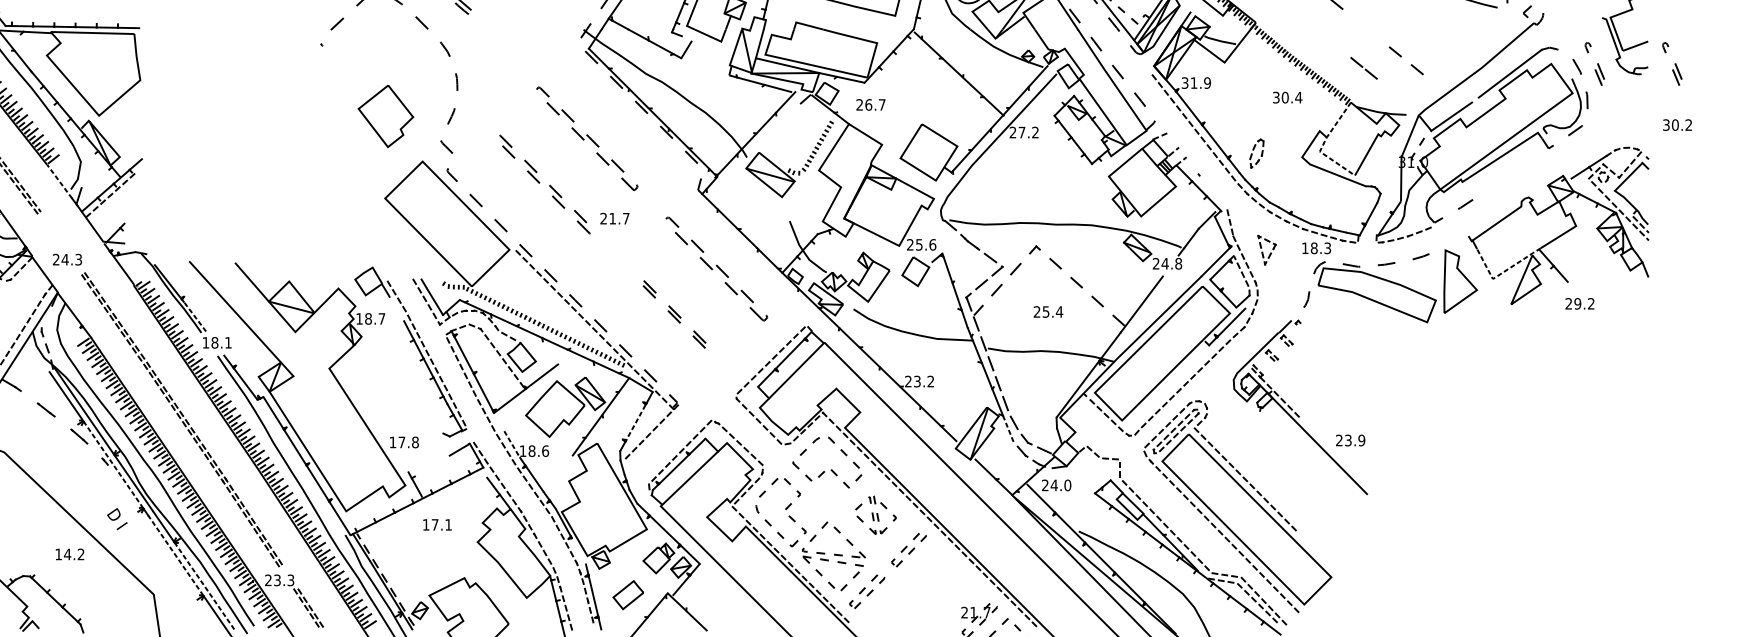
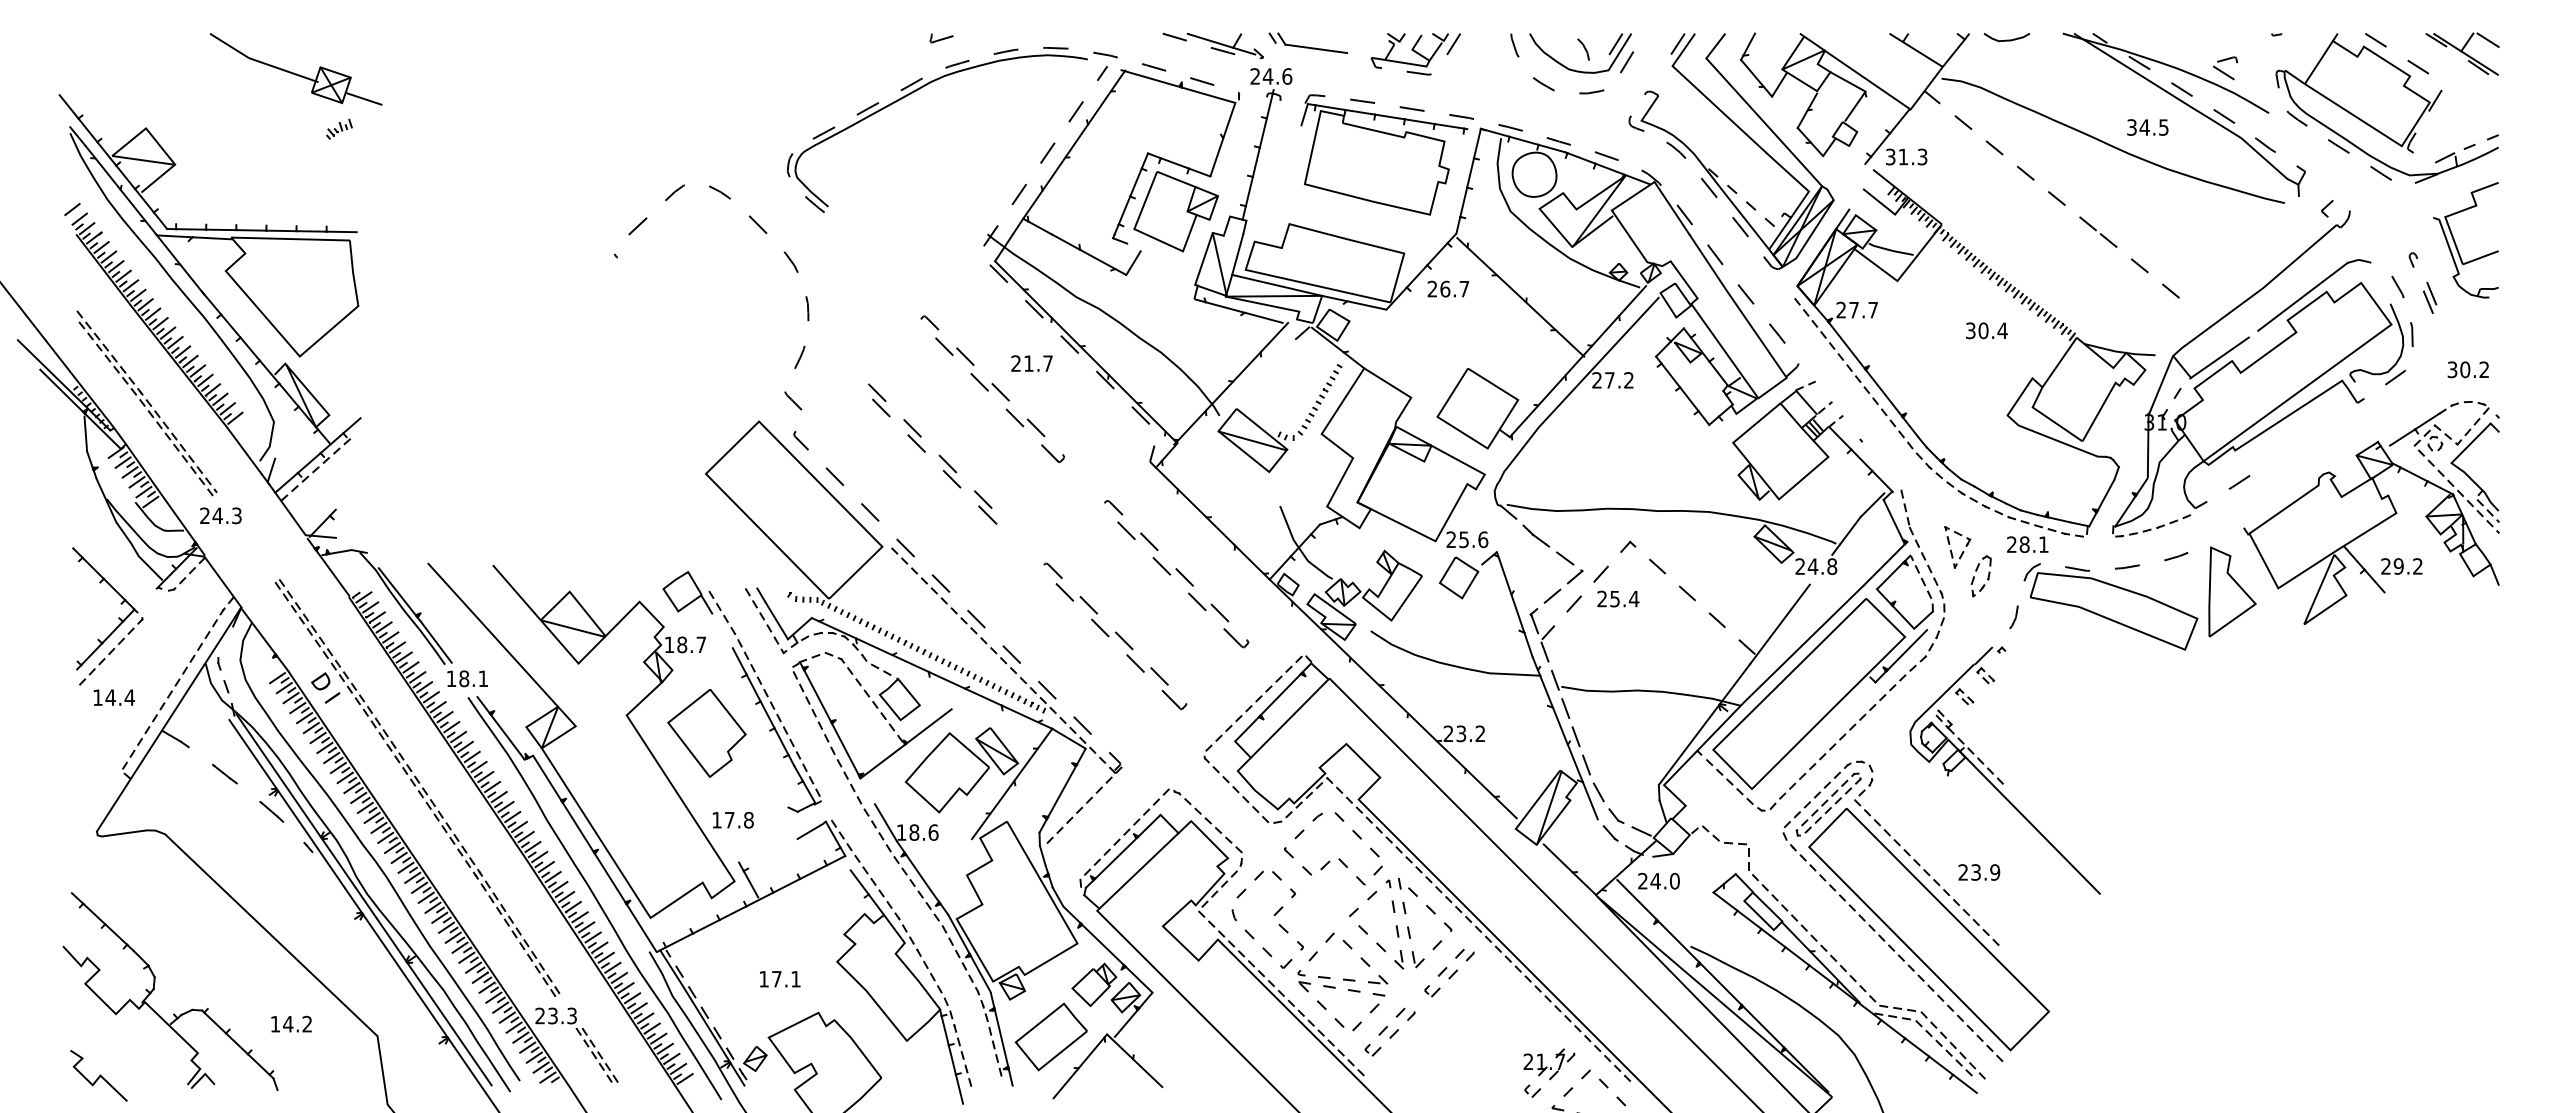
part: (1672, 63) -> (2532, 282), removed
line: (1362, 67) -> (2096, 230), moved
text: (1196, 82) -> (1857, 309), 31.9 -> 27.7
text: (871, 104) -> (1448, 288), moved
part: (385, 116) -> (706, 733), moved
text: (1676, 124) -> (2467, 369), moved
line: (1323, 144) -> (2037, 397), dashed -> solid
part: (1256, 153) -> (1980, 576), moved
line: (59, 181) -> (243, 450), dashed -> solid
text: (614, 218) -> (1031, 363), moved
text: (1316, 248) -> (2027, 544), 18.3 -> 28.1
text: (67, 259) -> (220, 515), moved
line: (1502, 272) -> (2291, 579), dashed -> solid
text: (1579, 303) -> (2401, 566), moved
text: (1048, 311) -> (1618, 598), moved
part: (673, 313) -> (1115, 636), size x1.43
line: (195, 317) -> (436, 642), dashed -> solid
line: (634, 425) -> (1060, 795), dashed -> solid
line: (1008, 428) -> (1590, 800), dashed -> solid
text: (1350, 440) -> (1979, 872), moved
line: (512, 444) -> (886, 823), dashed -> solid
line: (113, 465) -> (320, 852), dashed -> solid
part: (874, 515) -> (1400, 923), size x1.67
text: (117, 518) -> (325, 687), moved
text: (437, 525) -> (780, 979), moved
line: (578, 551) -> (980, 974), added
text: (69, 553) -> (291, 1023), moved
line: (175, 556) -> (408, 981), dashed -> solid
line: (203, 584) -> (448, 1022), dashed -> solid
part: (627, 594) -> (1050, 1036), size x1.67

